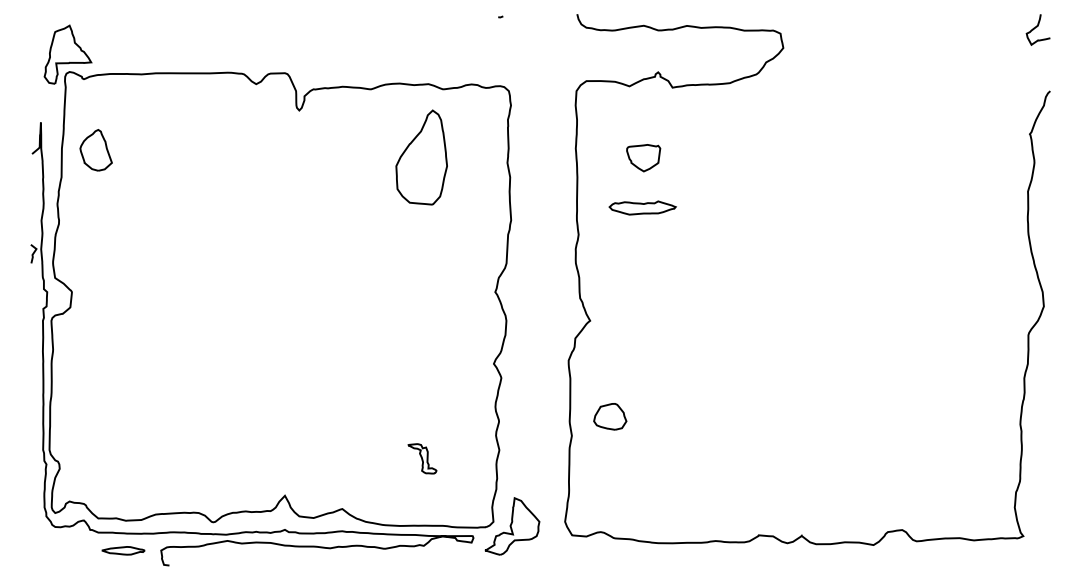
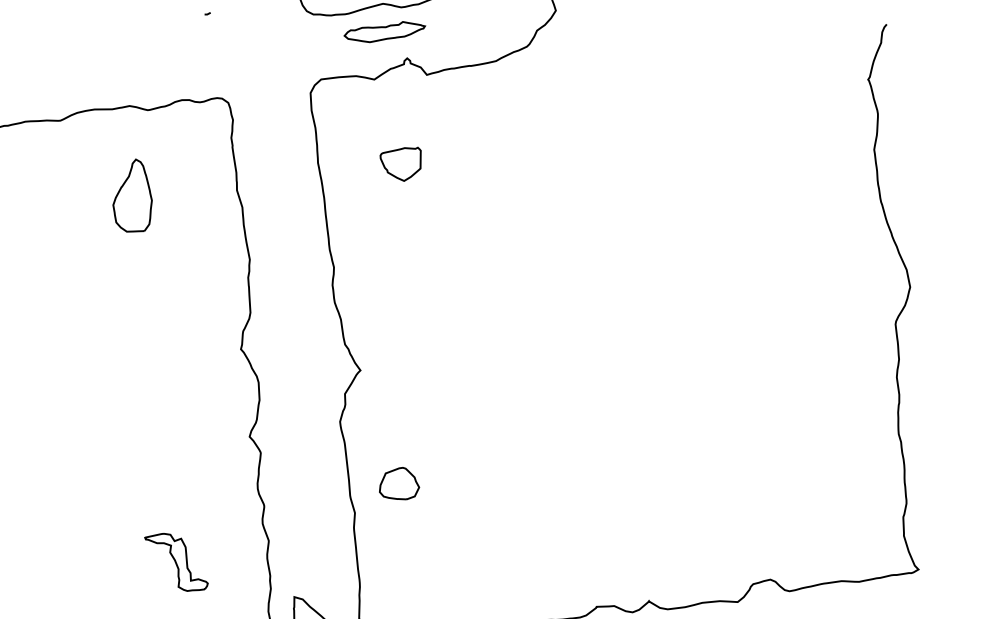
part: (421, 157) -> (131, 196), size x0.62
part: (642, 207) -> (384, 31), moved
part: (422, 458) -> (176, 562), size x1.67

